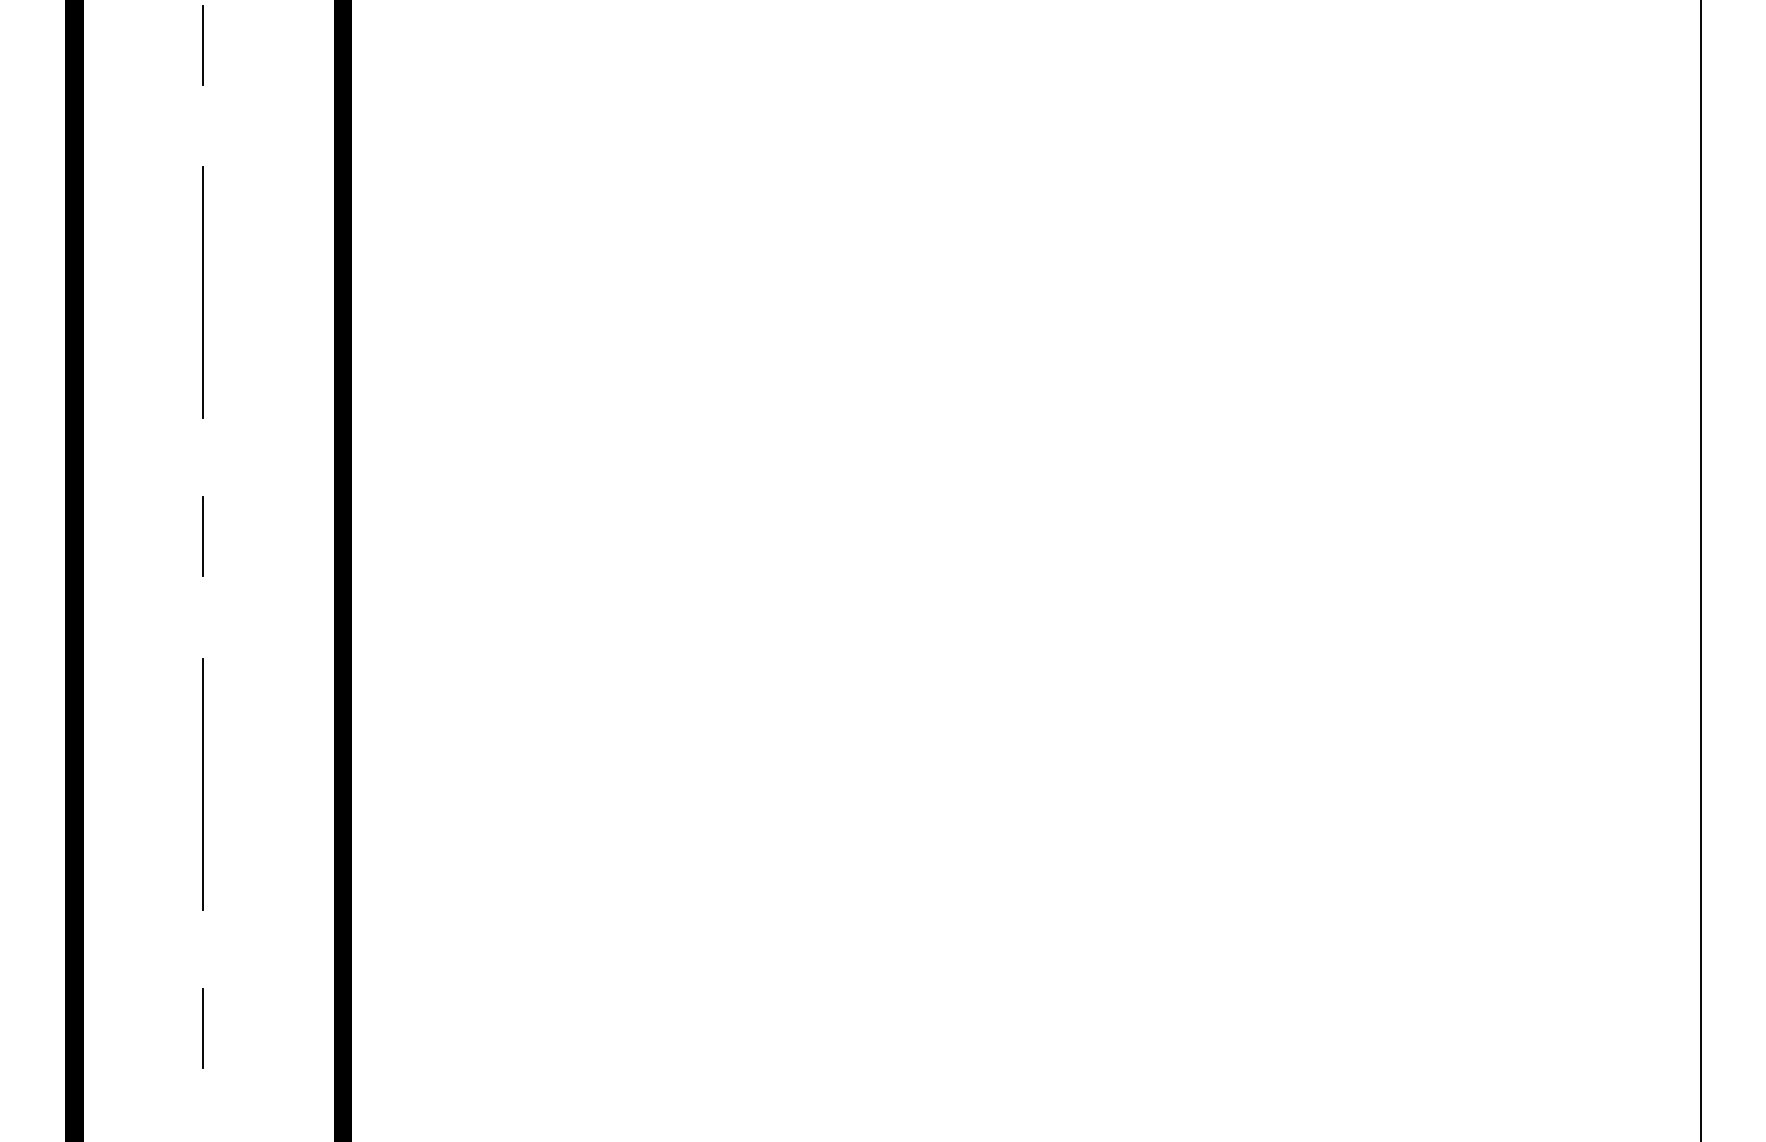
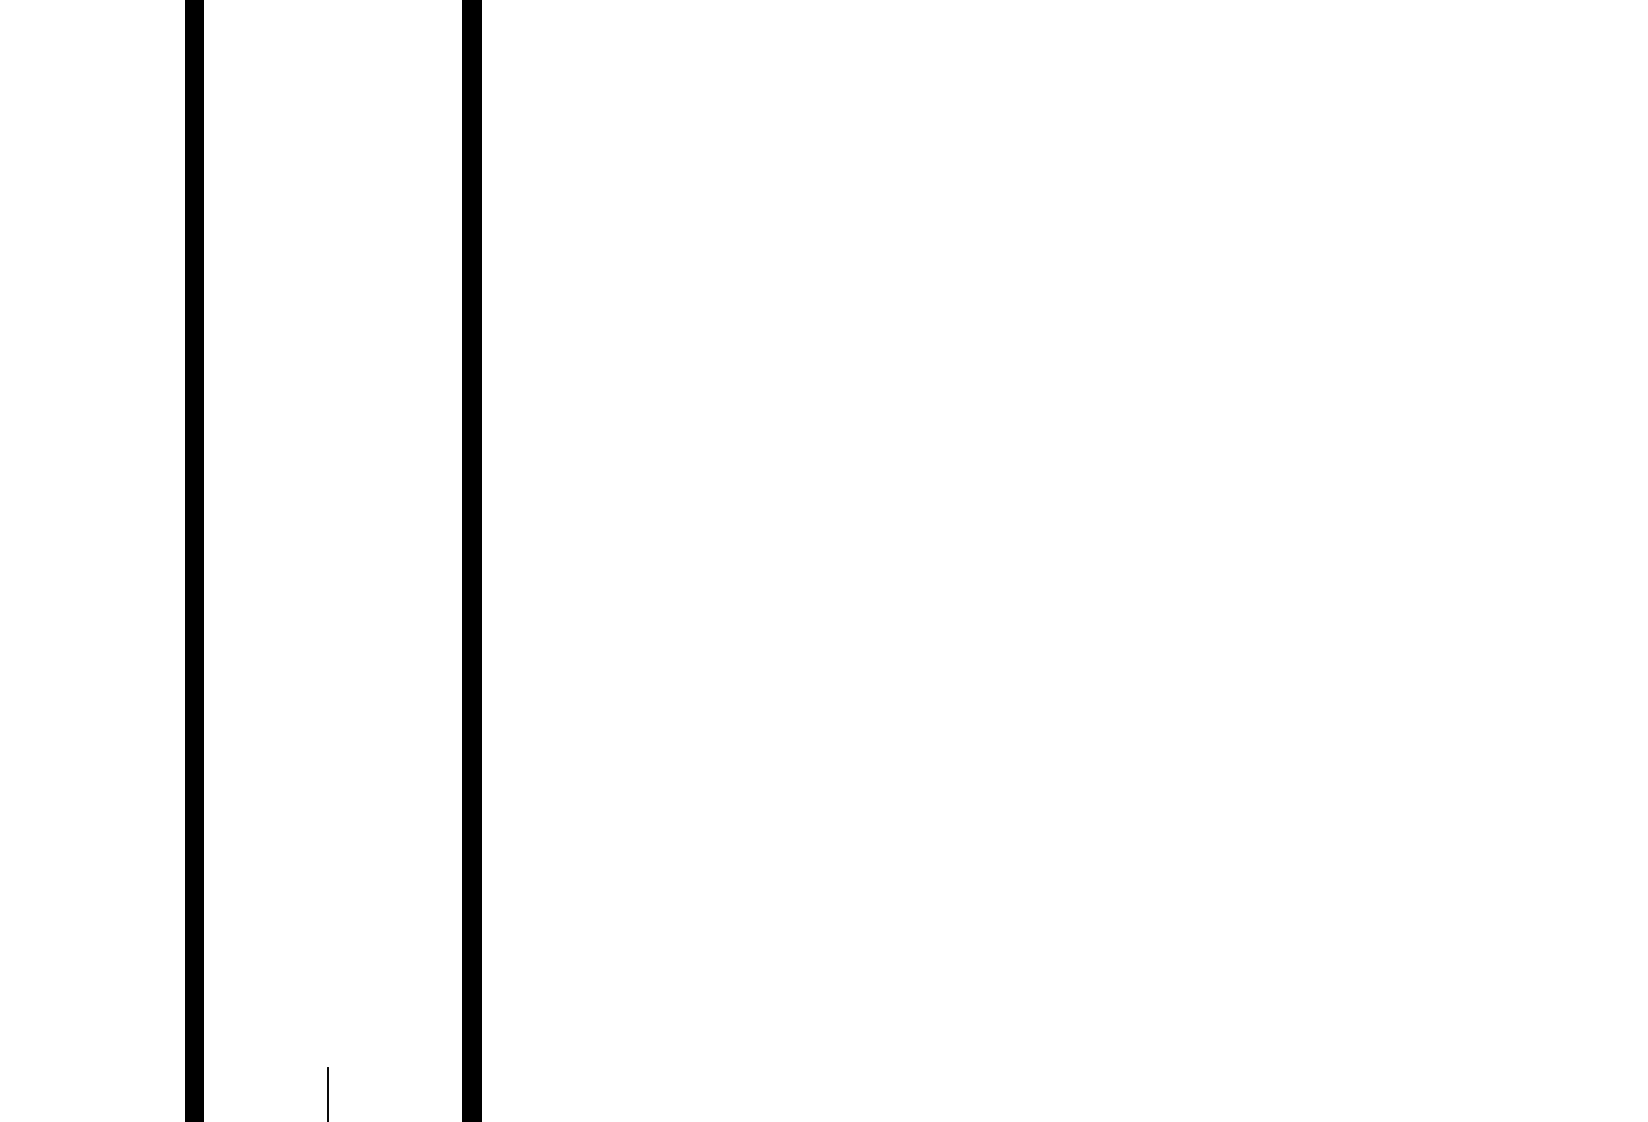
line: (202, 291) -> (326, 180), removed
line: (202, 535) -> (326, 432), removed
line: (202, 784) -> (326, 689), removed
line: (202, 1028) -> (326, 942), removed

